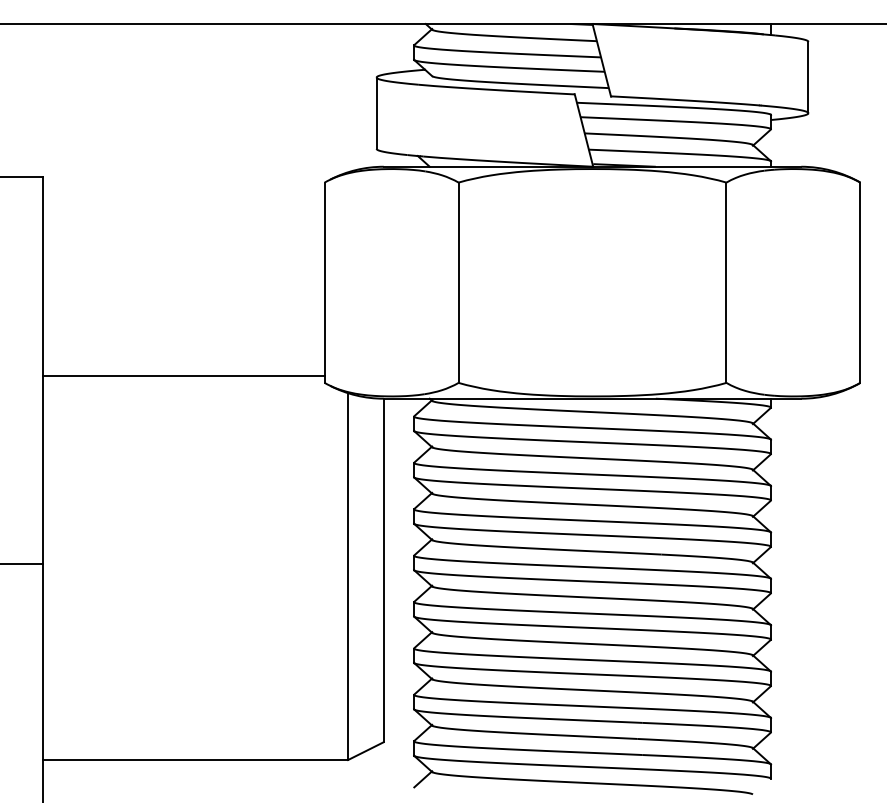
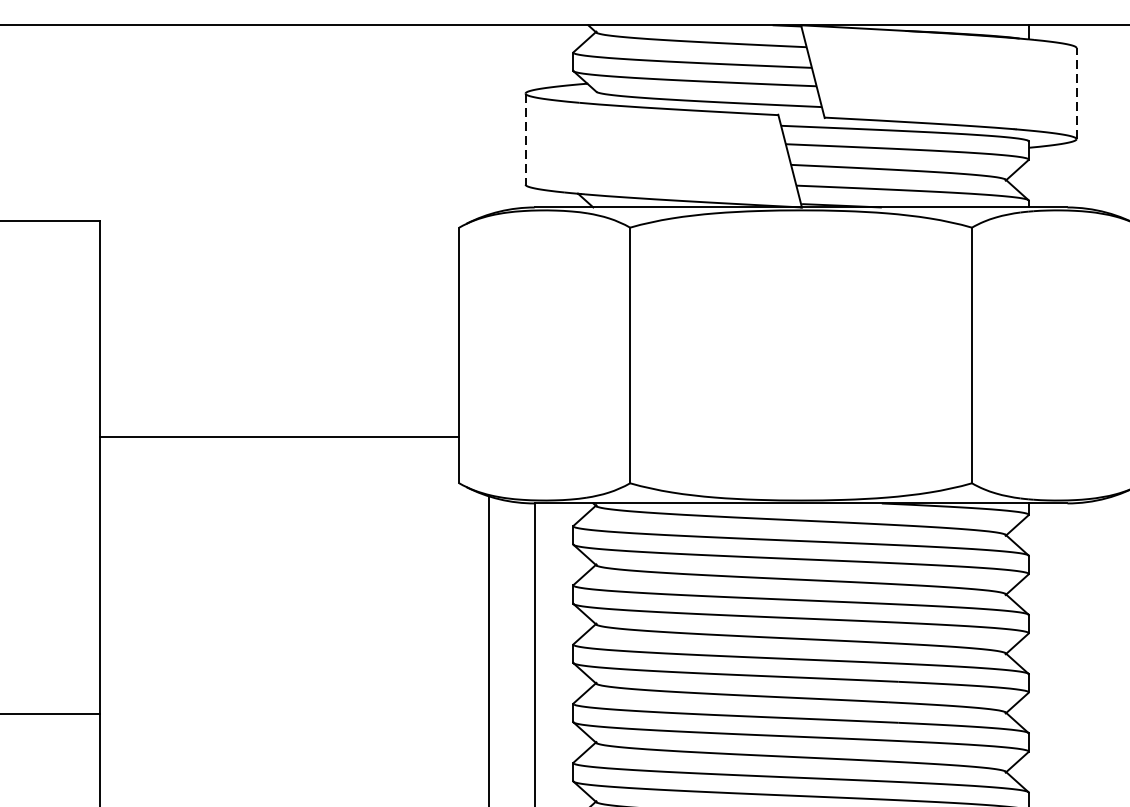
line: (808, 77) -> (1076, 93), solid -> dashed
line: (376, 113) -> (525, 139), solid -> dashed
line: (183, 376) -> (279, 436), moved

